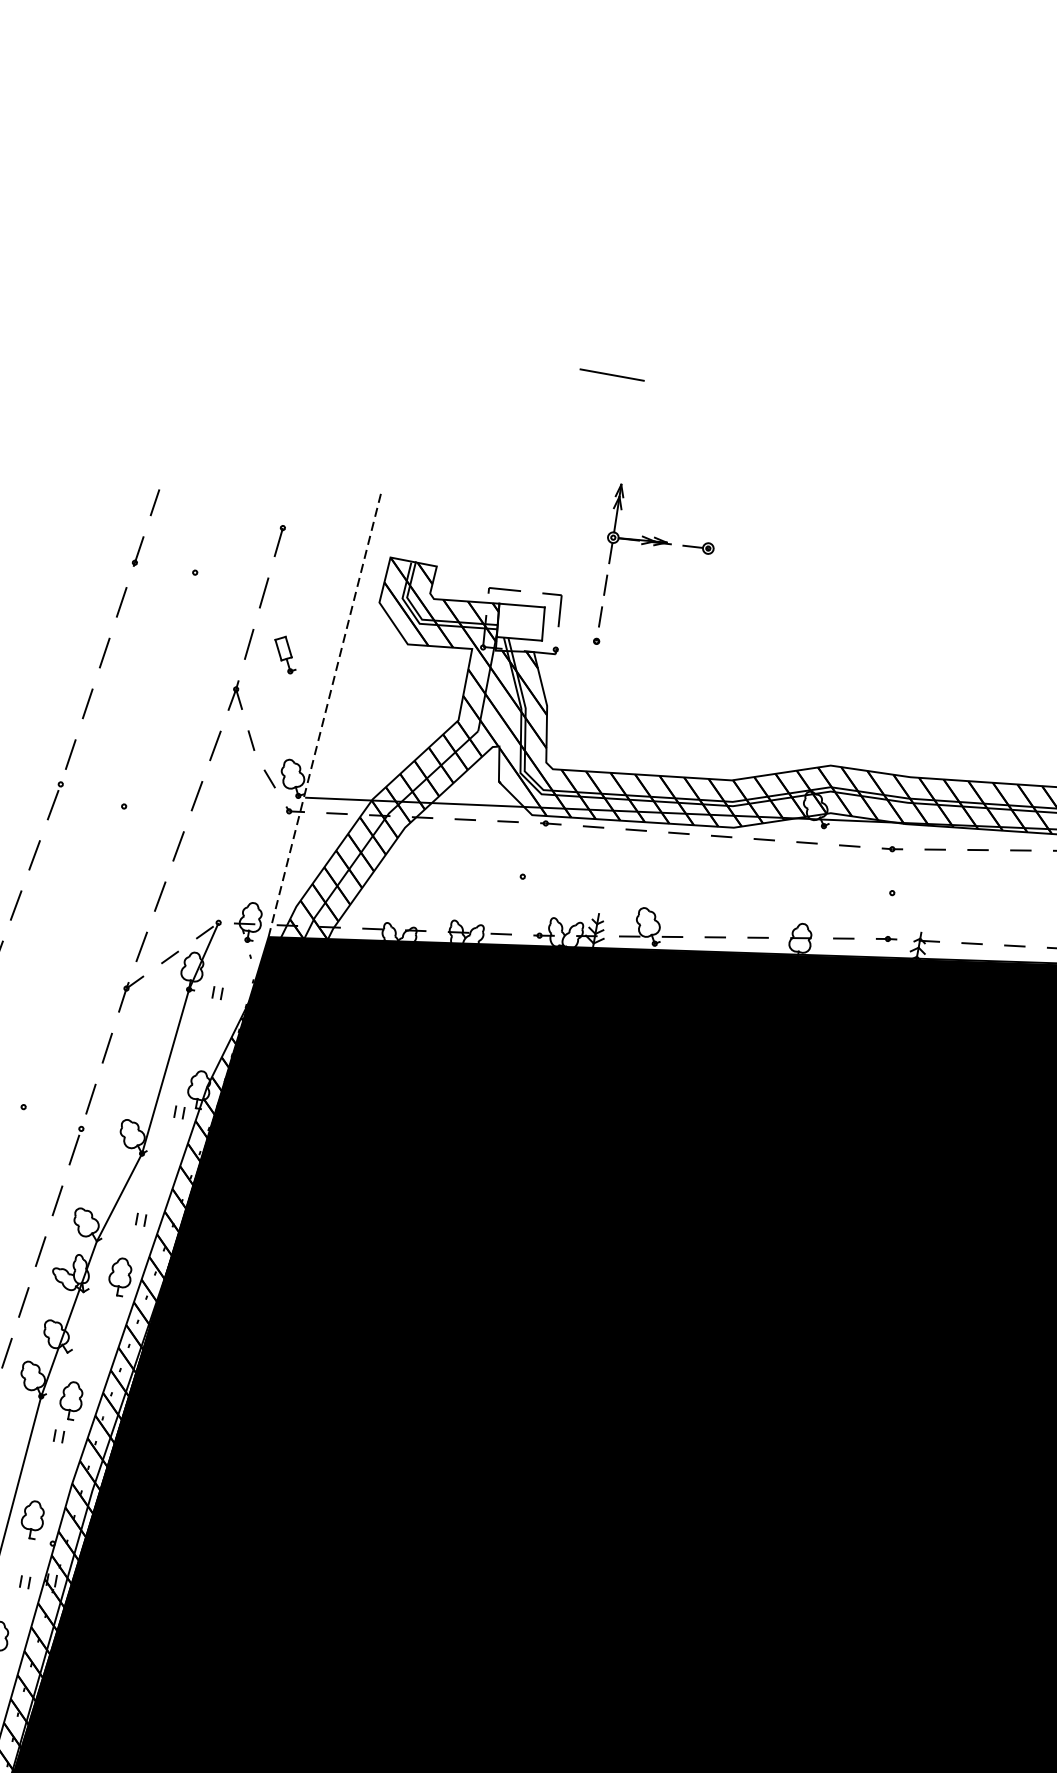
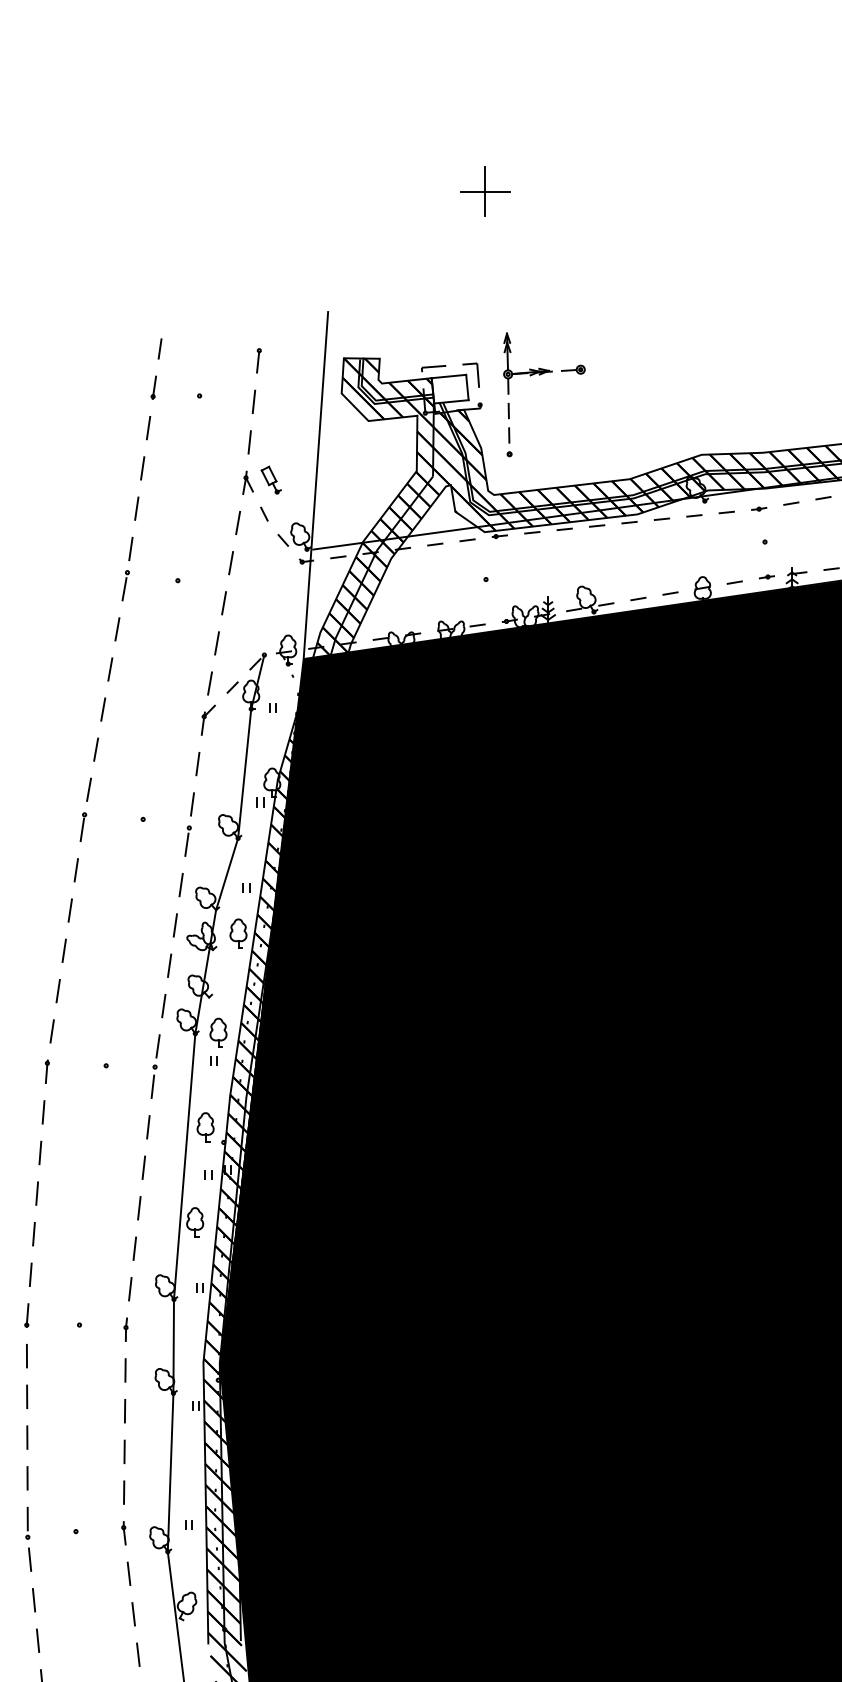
line: (612, 374) -> (485, 191), added
part: (654, 546) -> (540, 375), moved
part: (284, 653) -> (270, 479), moved
line: (324, 714) -> (315, 484), dashed -> solid

